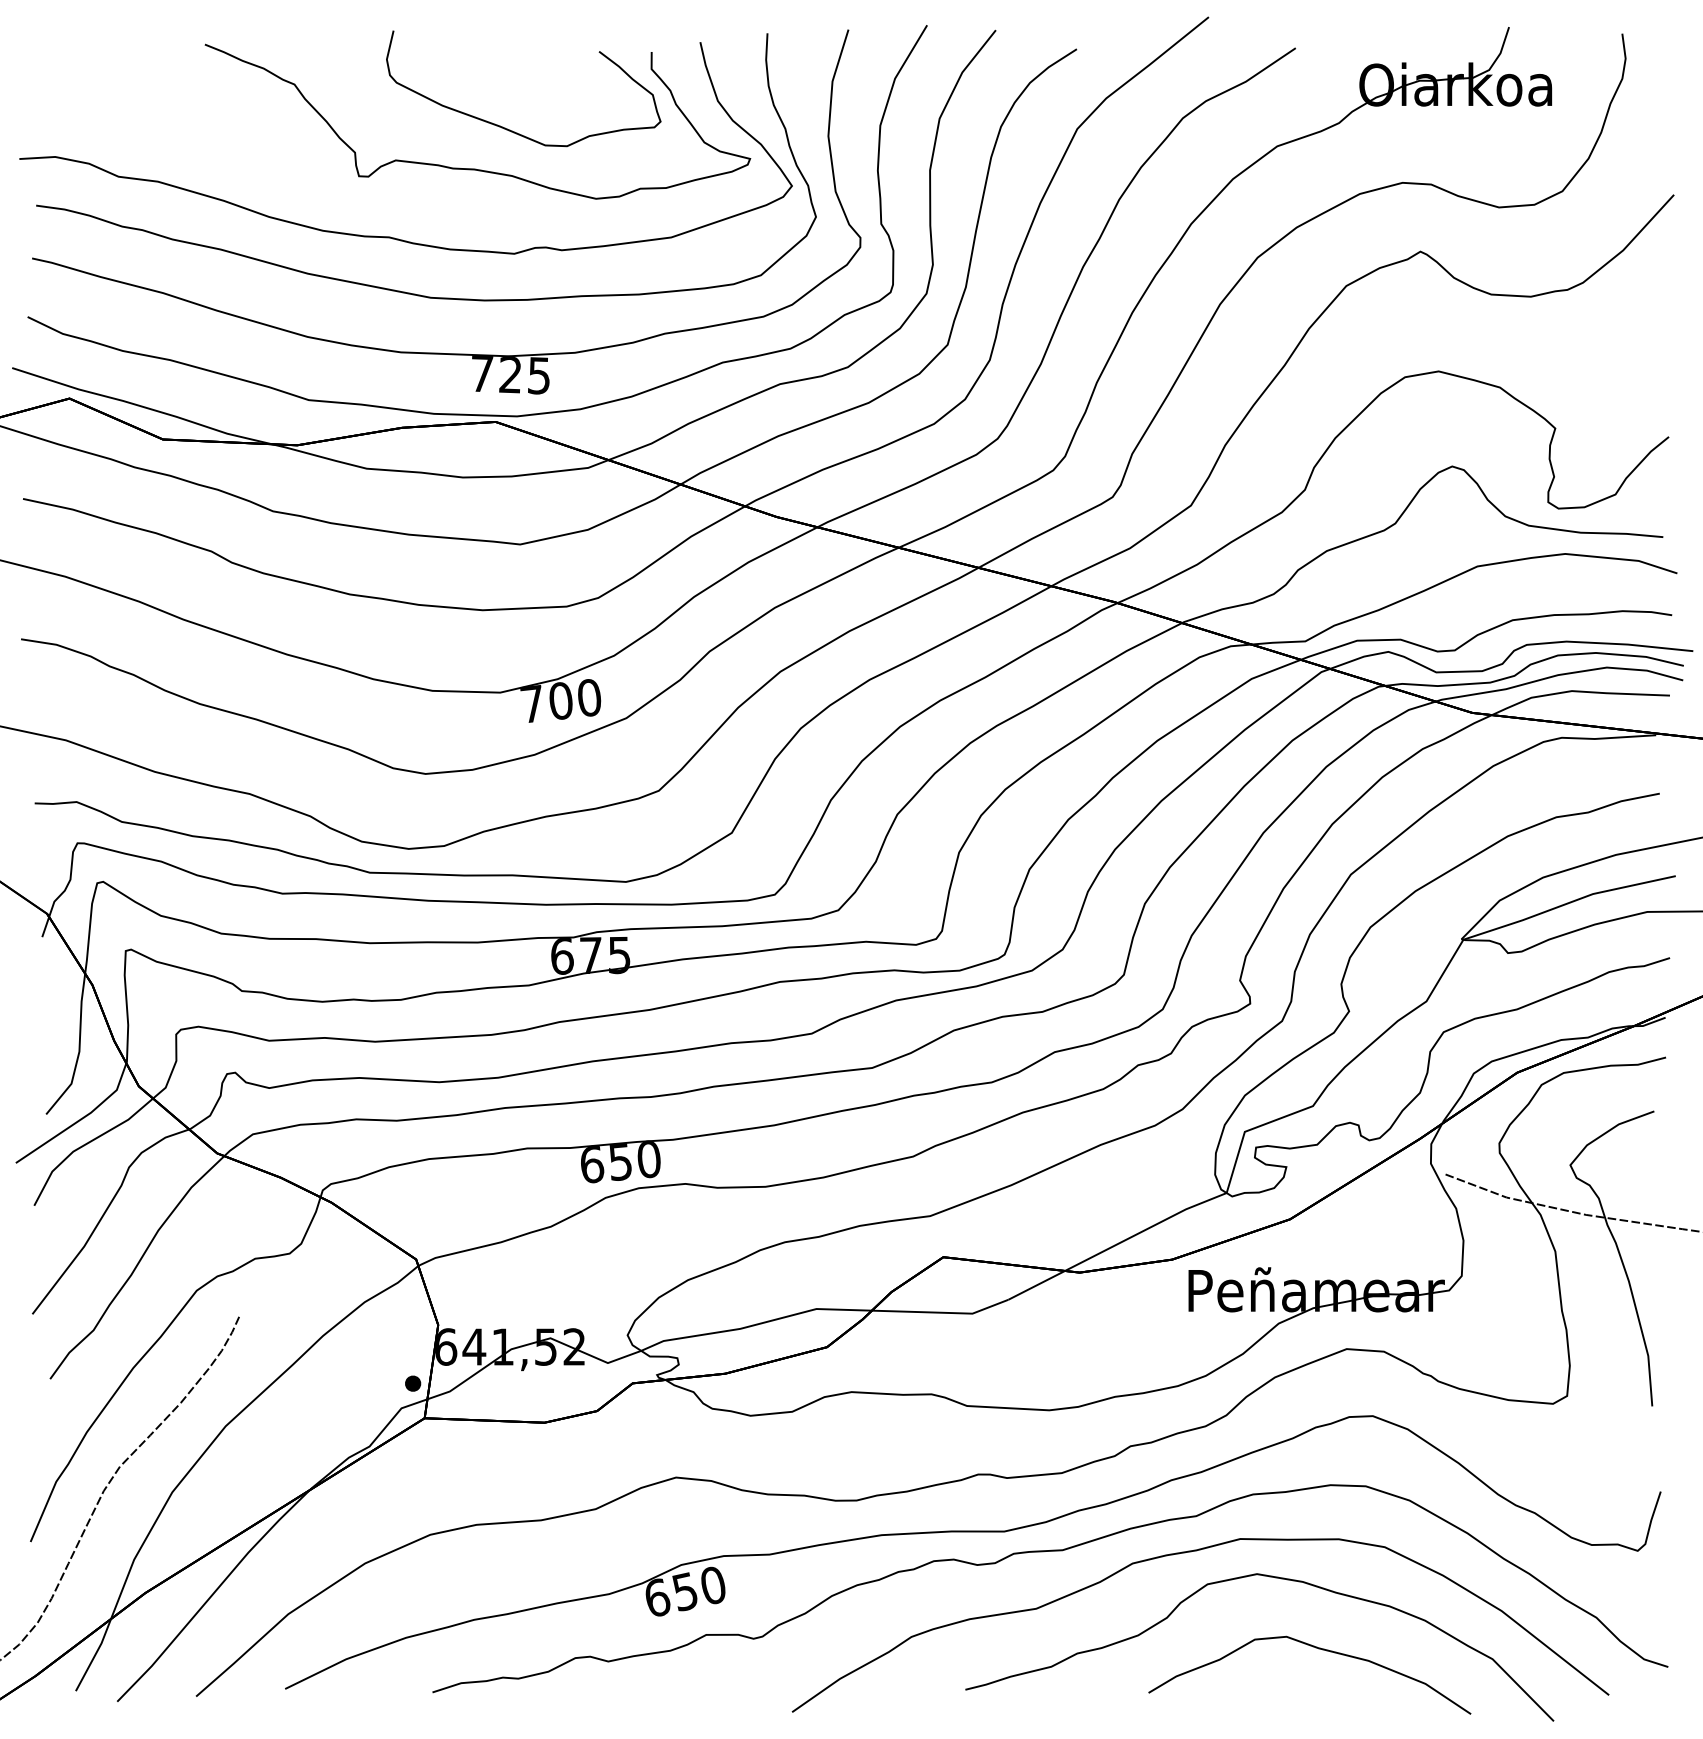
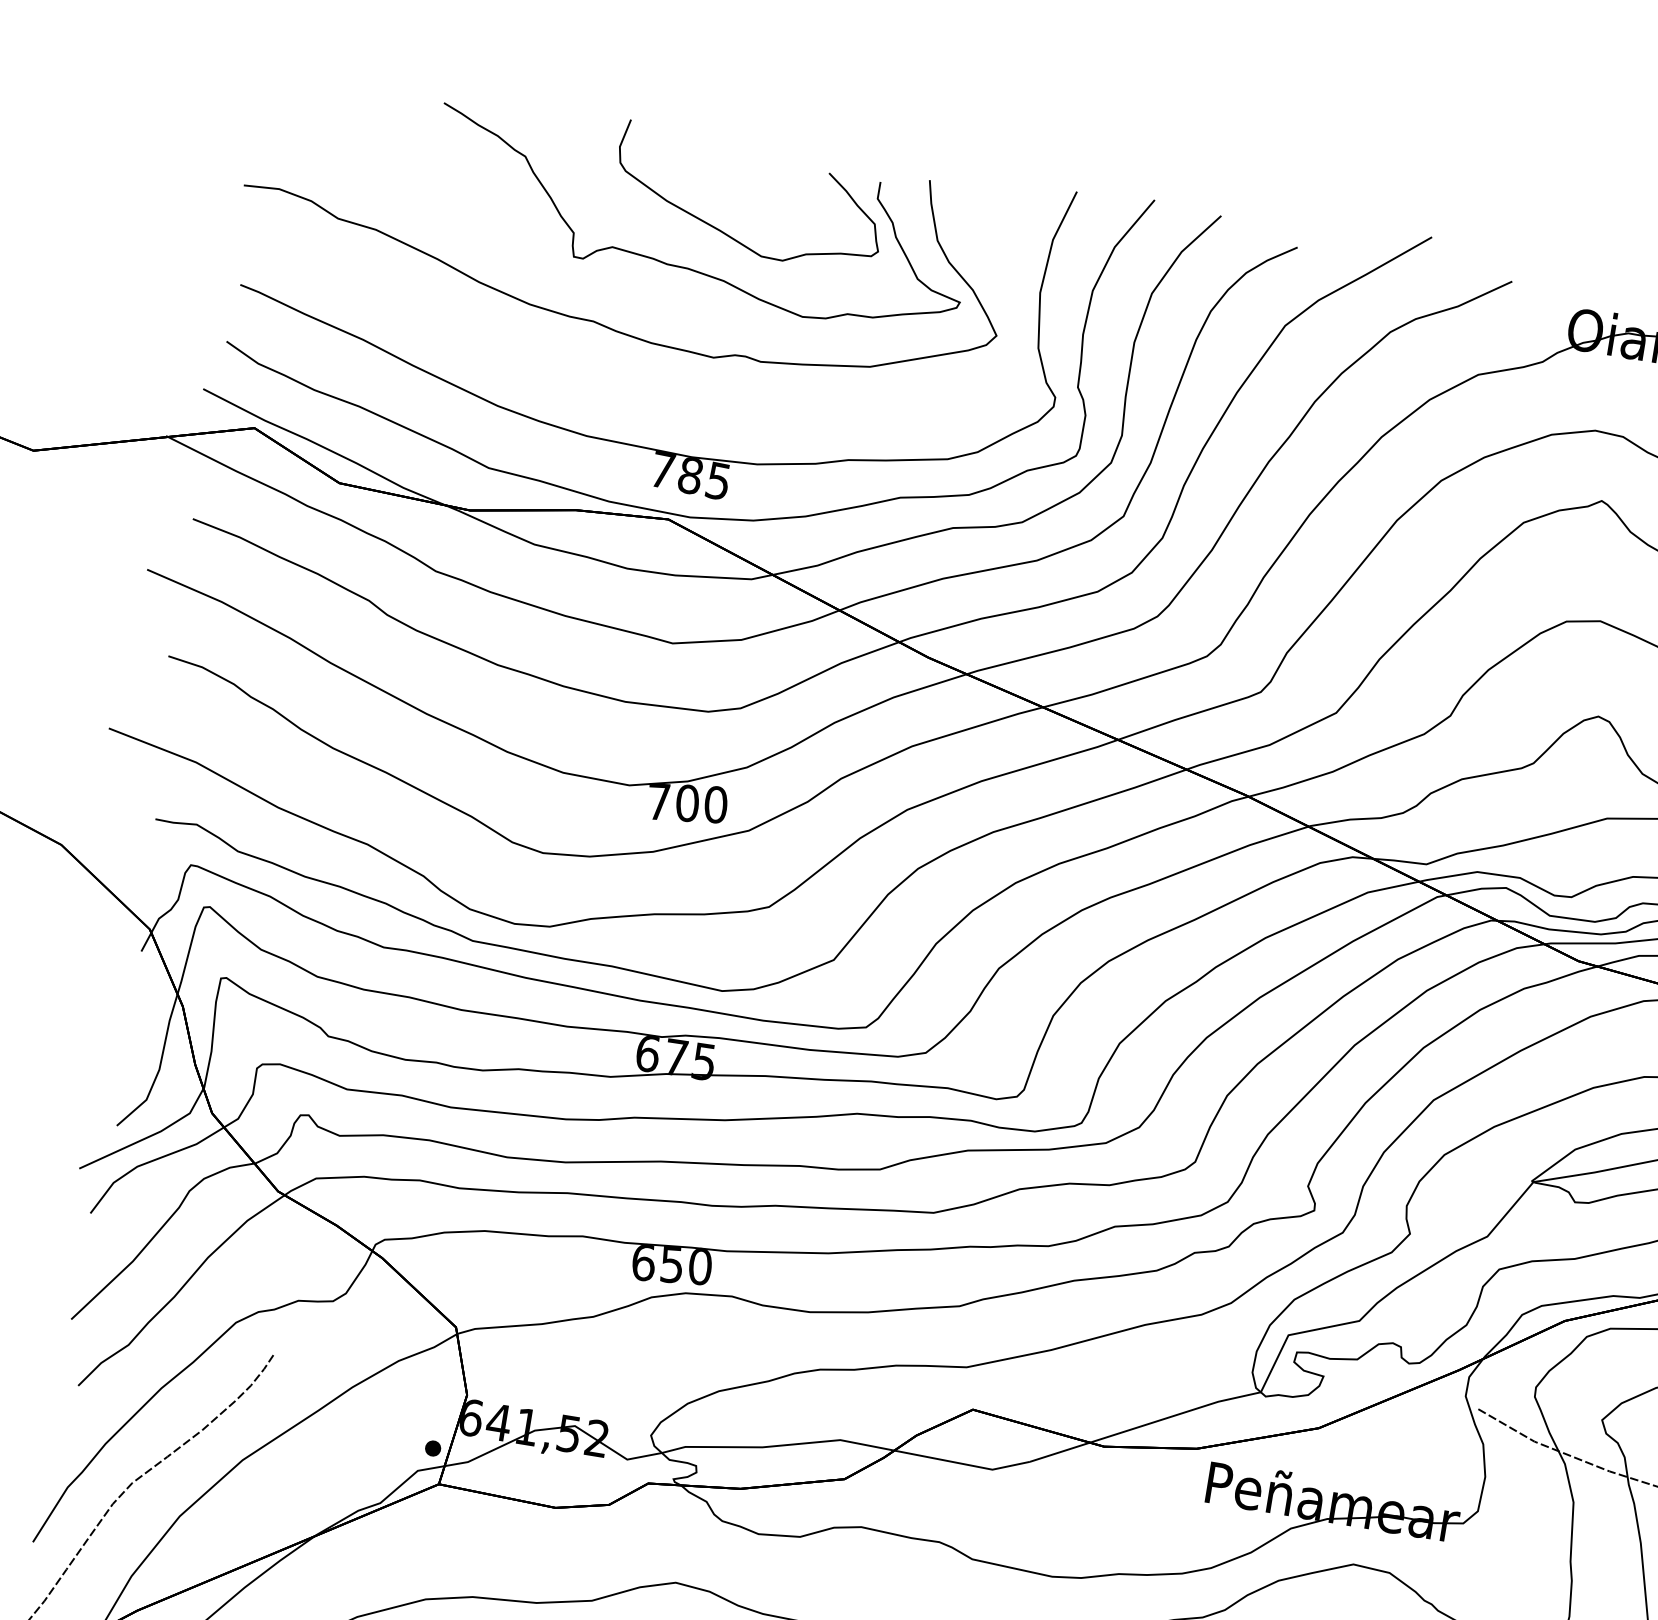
curve: (400, 290) -> (596, 375), removed
text: (510, 375) -> (690, 476), 725 -> 785

